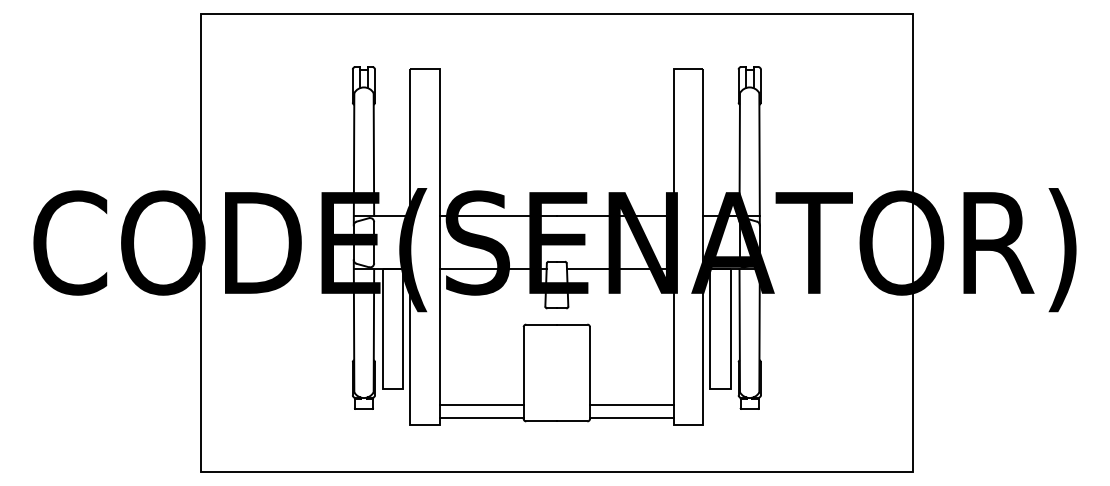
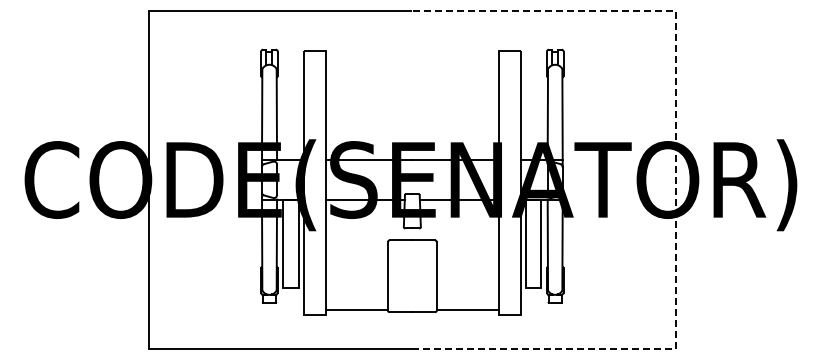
line: (912, 242) -> (675, 179), solid -> dashed
line: (481, 405) -> (356, 300), removed
line: (631, 405) -> (467, 300), removed

